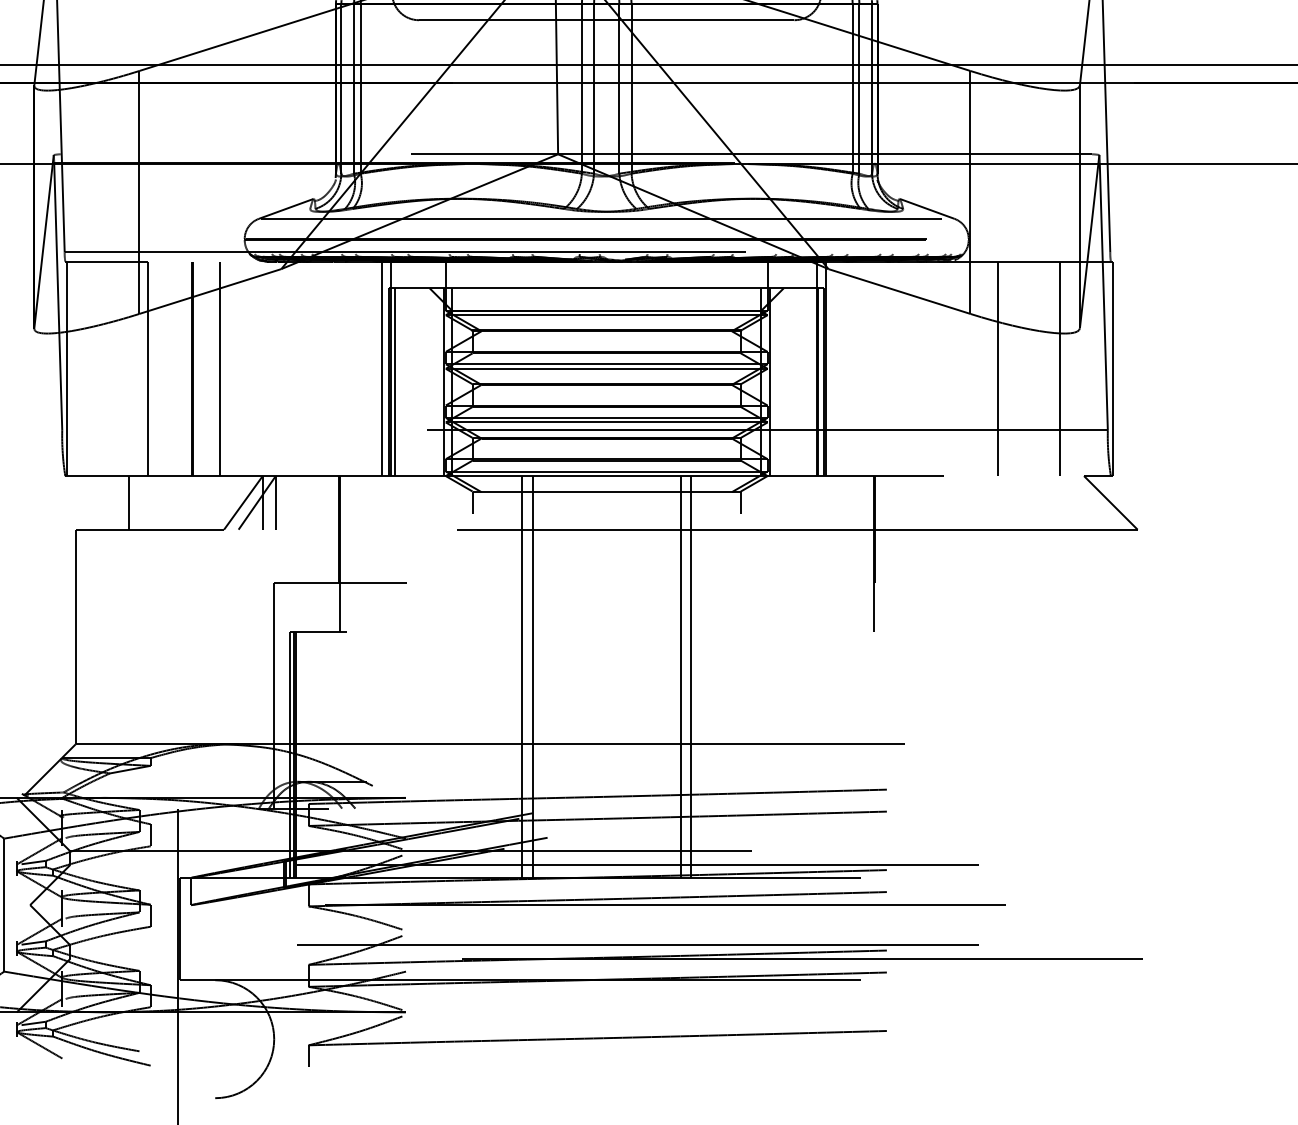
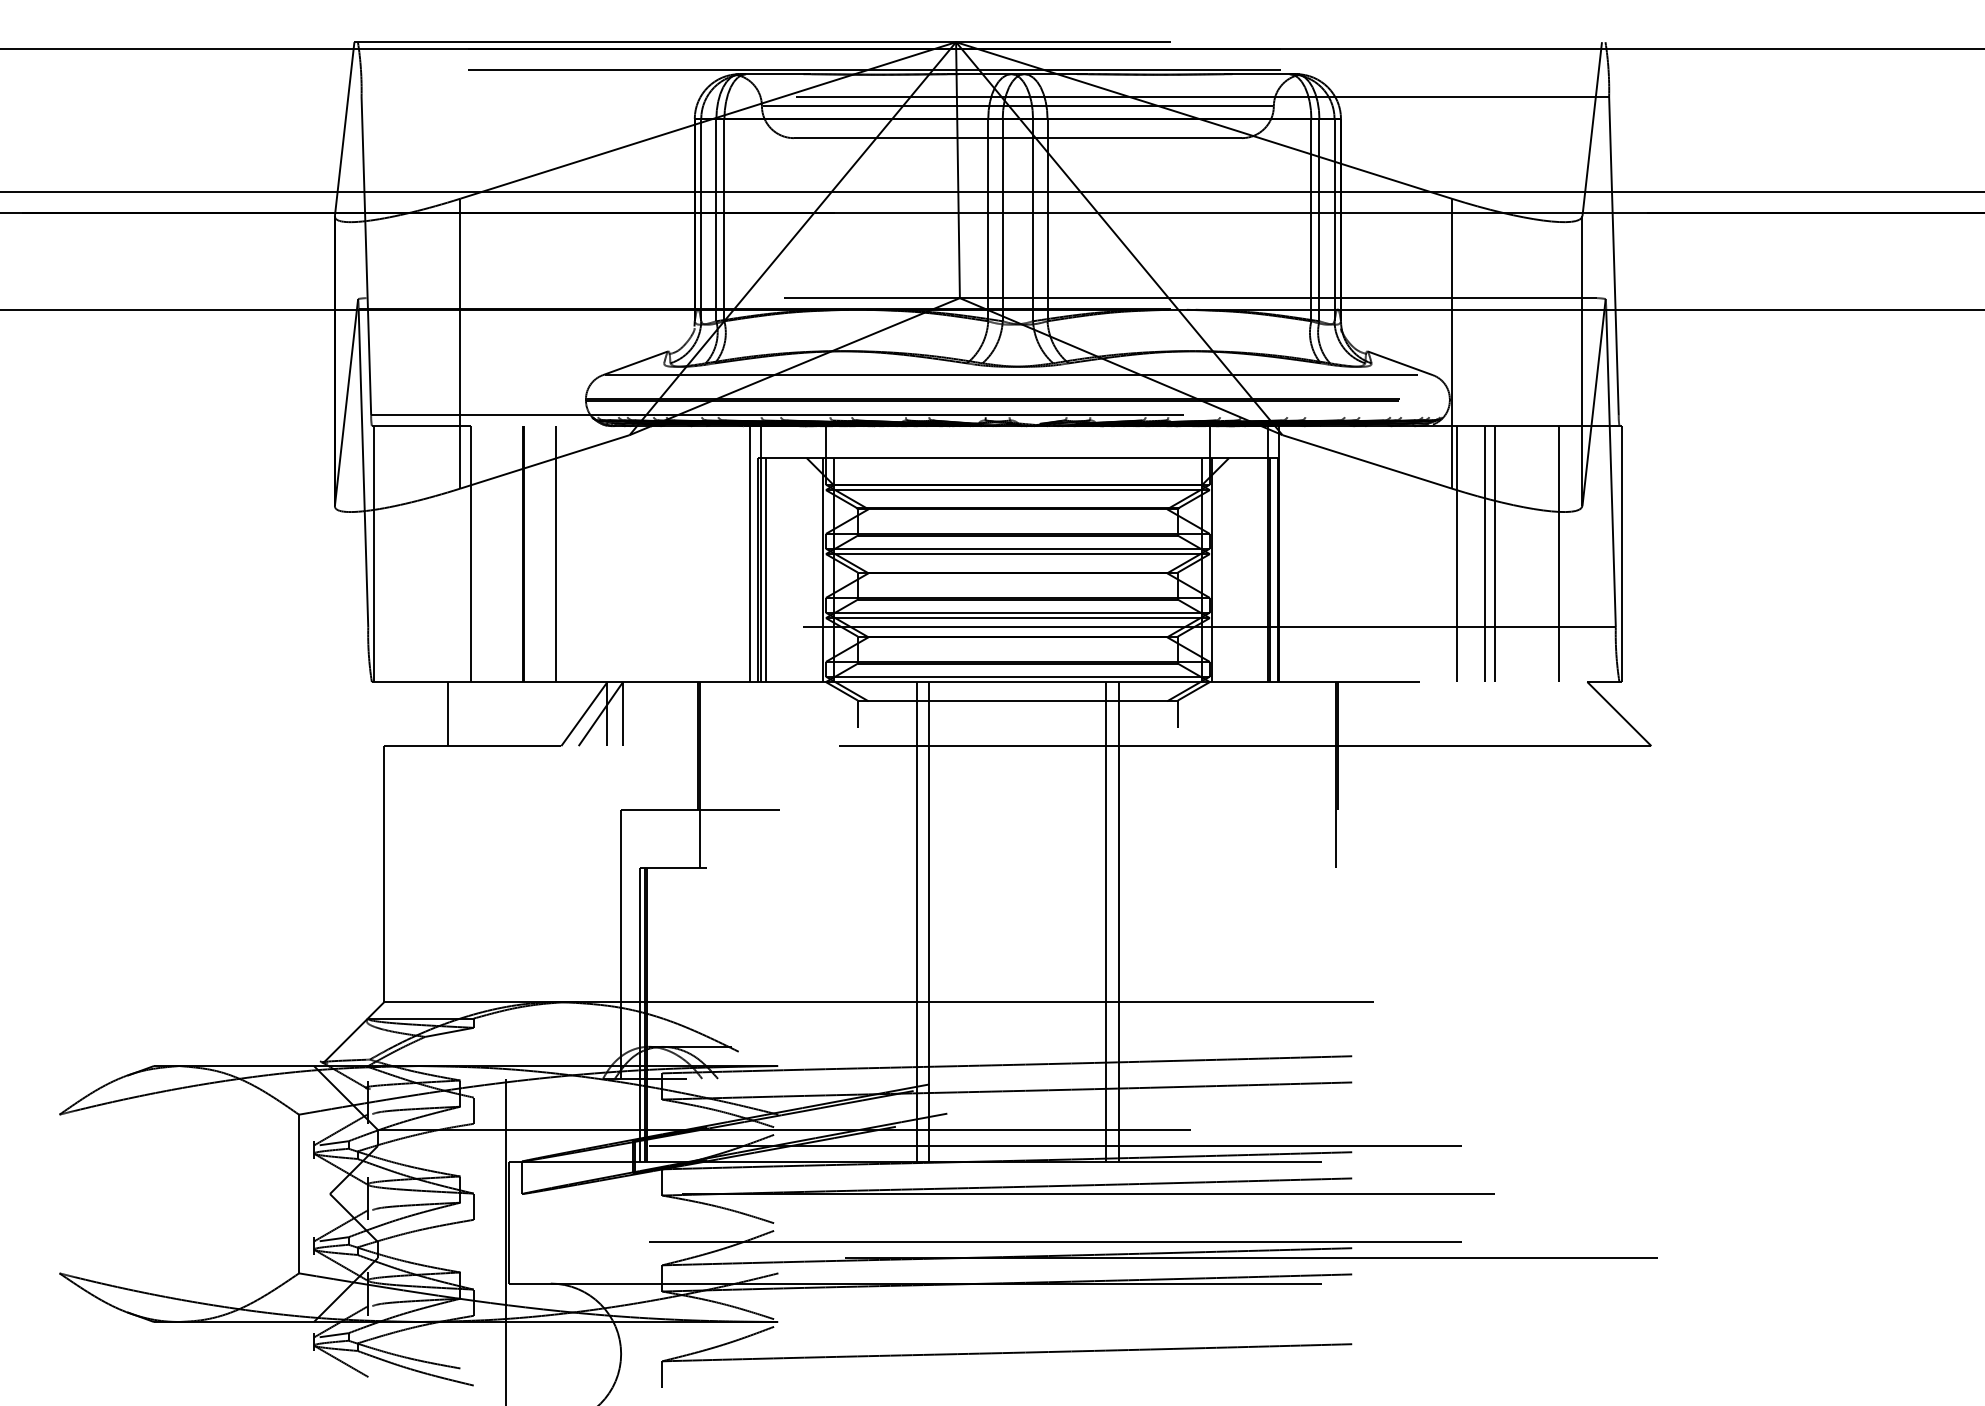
line: (975, 369) -> (1457, 554), added
line: (1006, 369) -> (1494, 554), added

